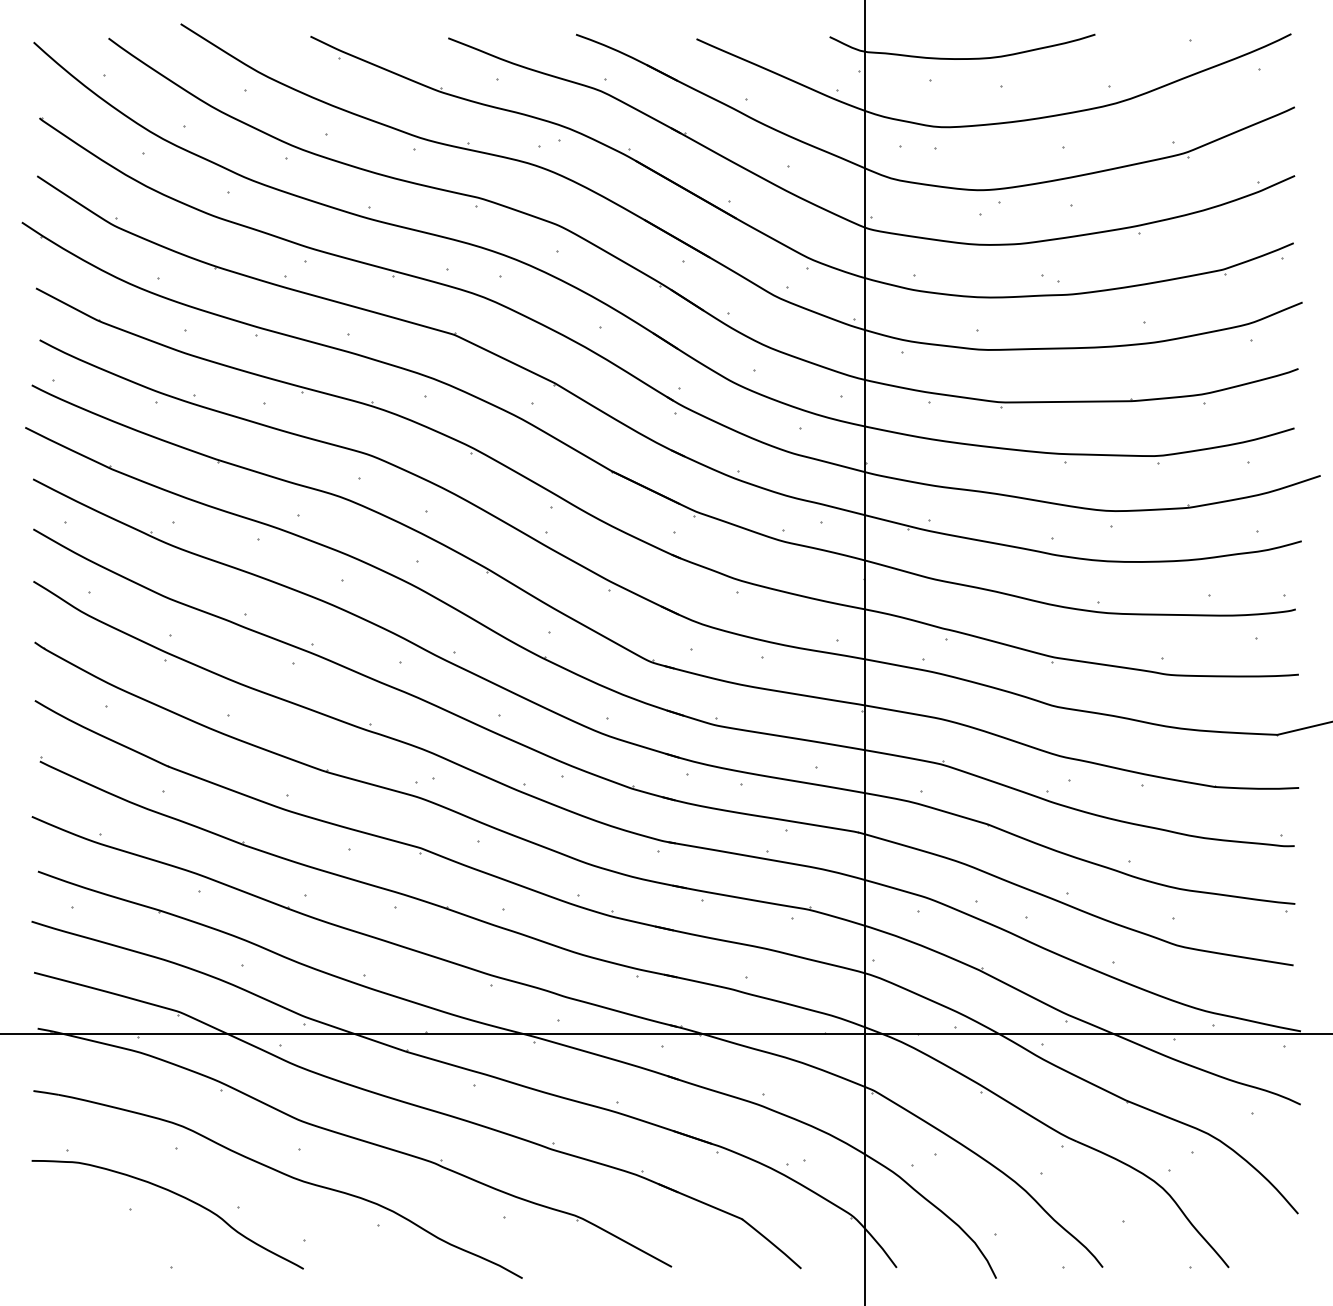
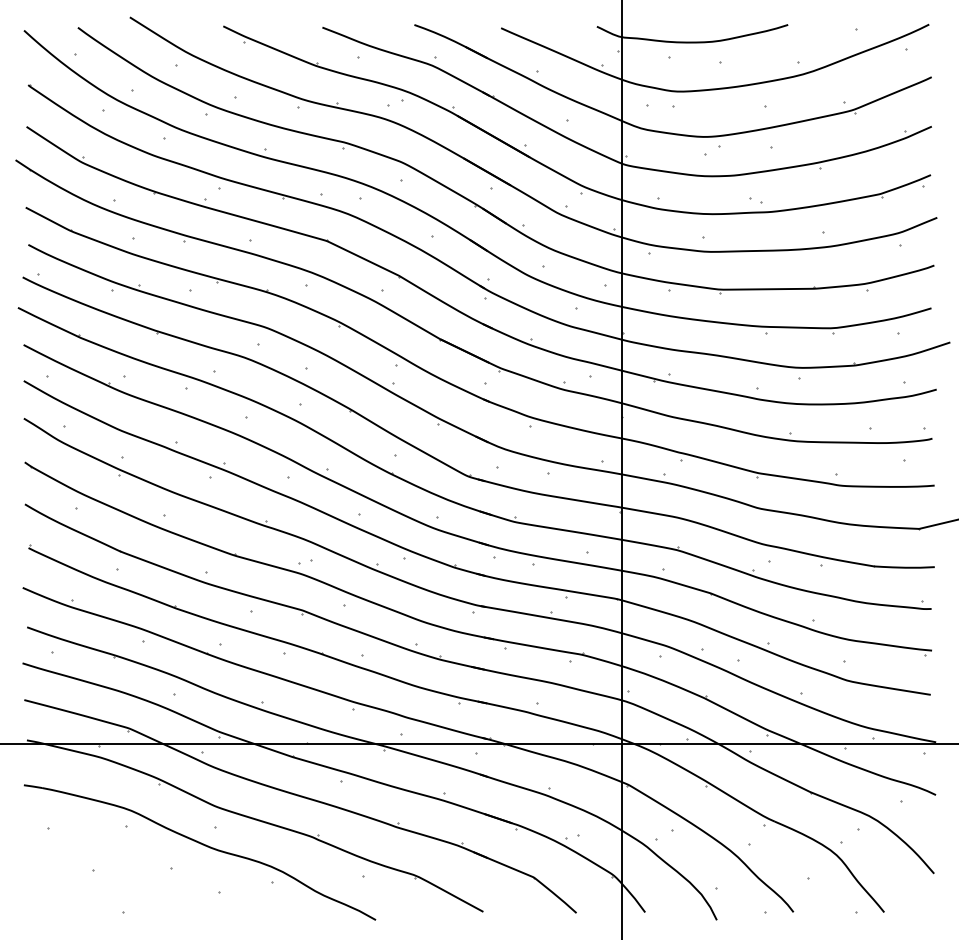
curve: (177, 1195) -> (127, 860), removed

